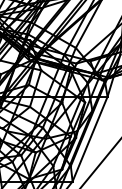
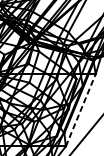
line: (90, 139) -> (81, 110), solid -> dashed

